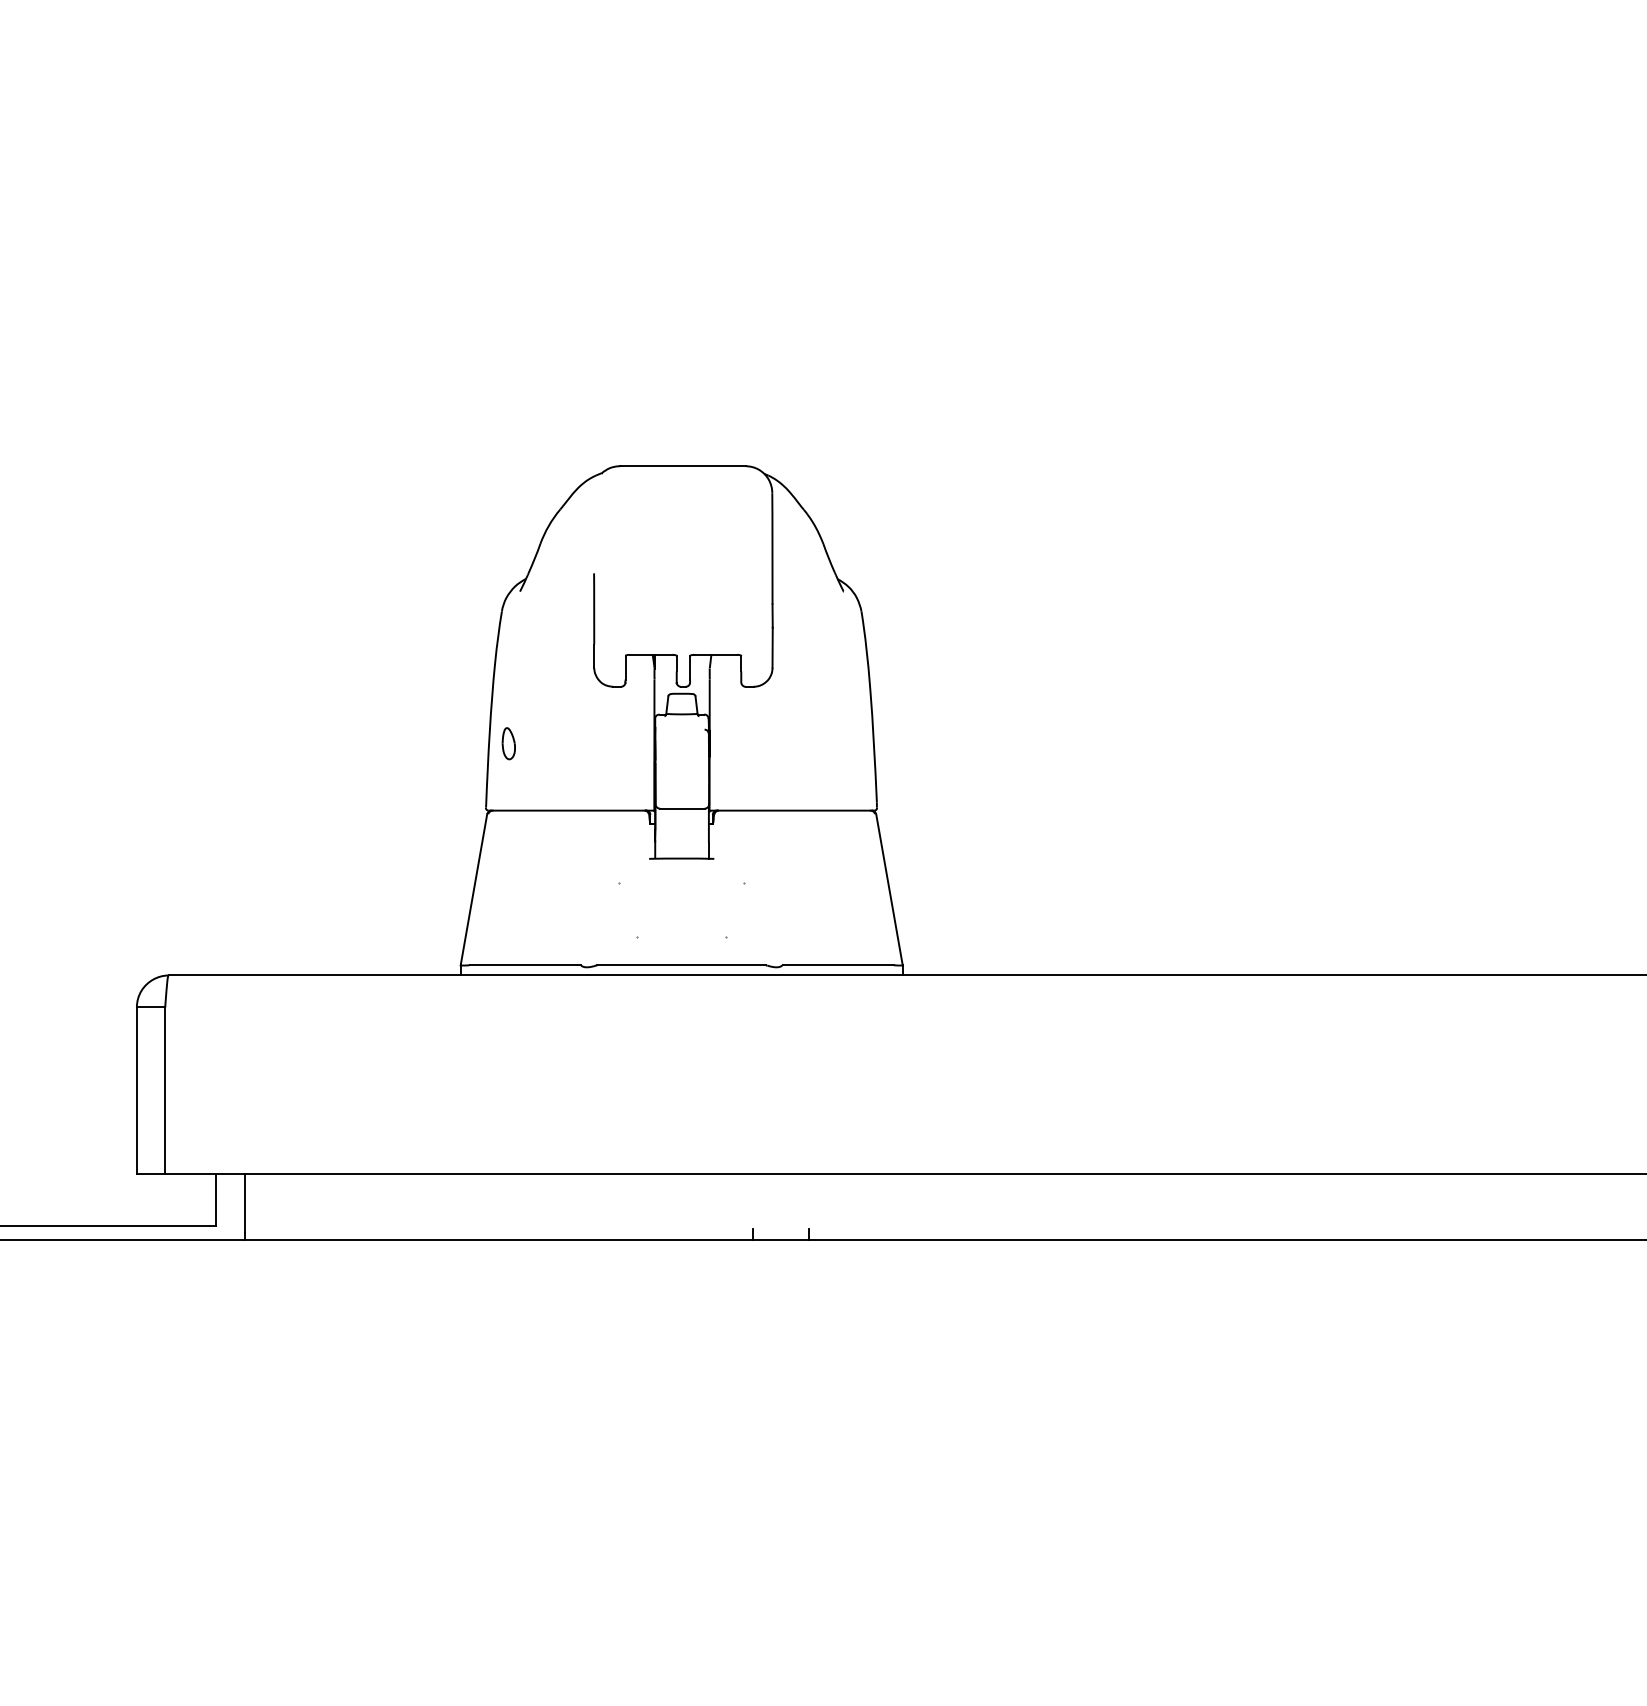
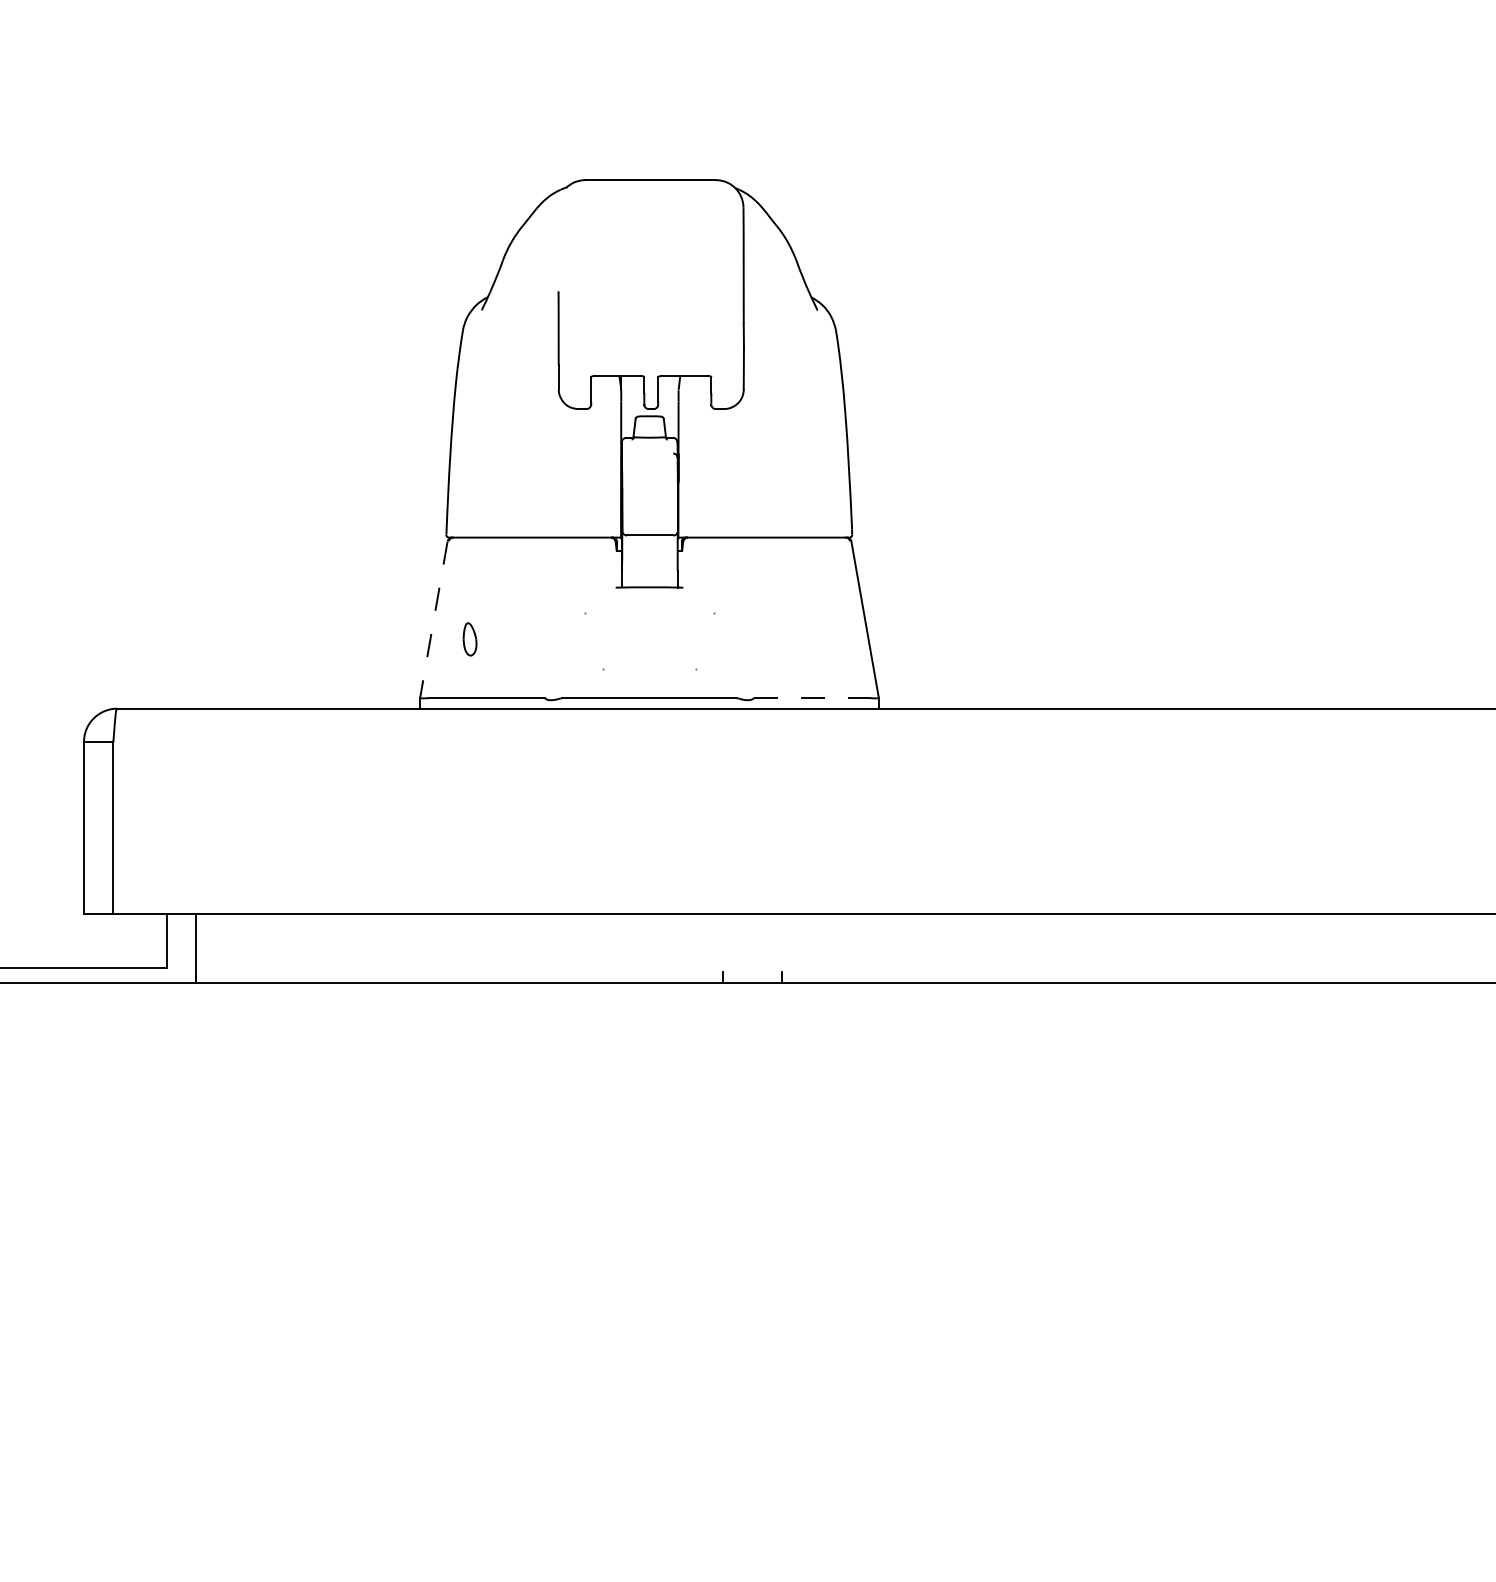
part: (508, 743) -> (469, 639), moved
line: (473, 889) -> (433, 619), solid -> dashed
line: (838, 965) -> (812, 698), solid -> dashed

